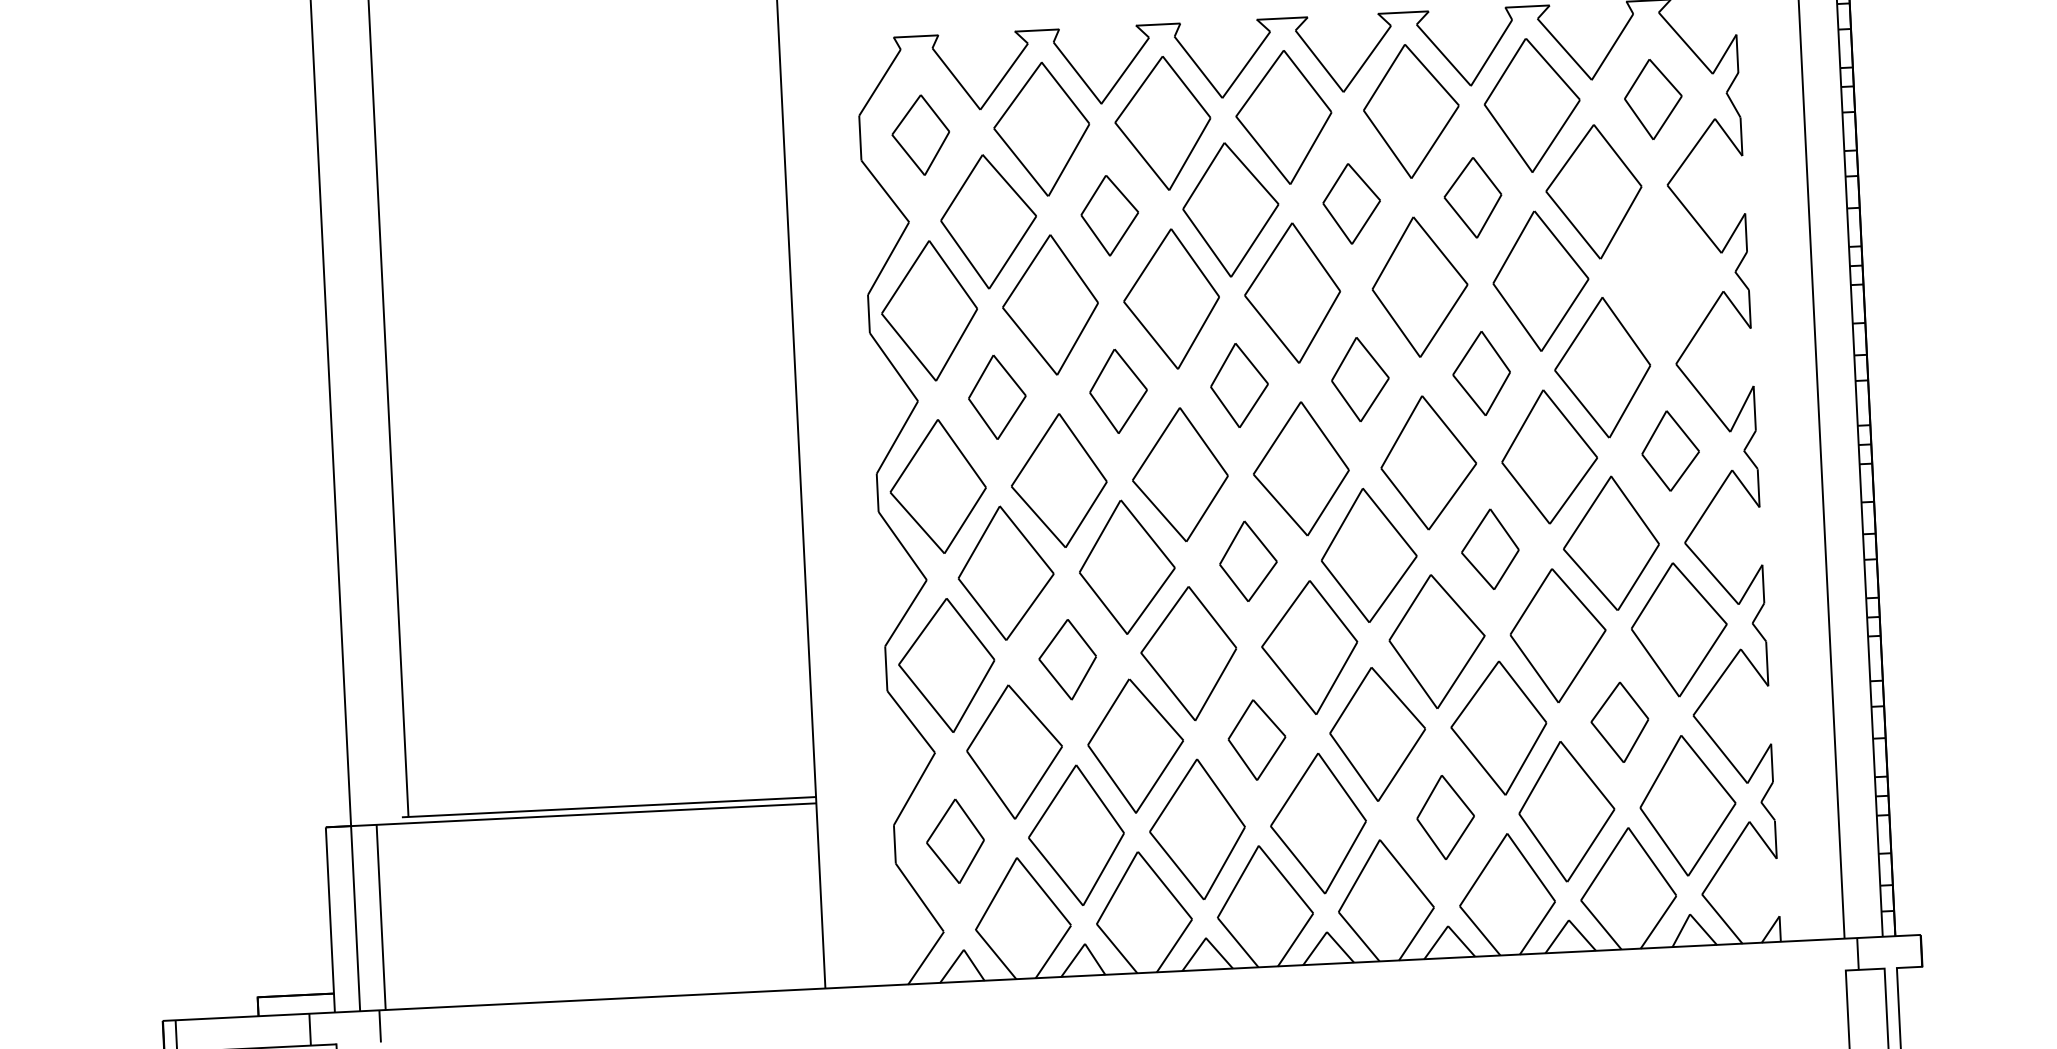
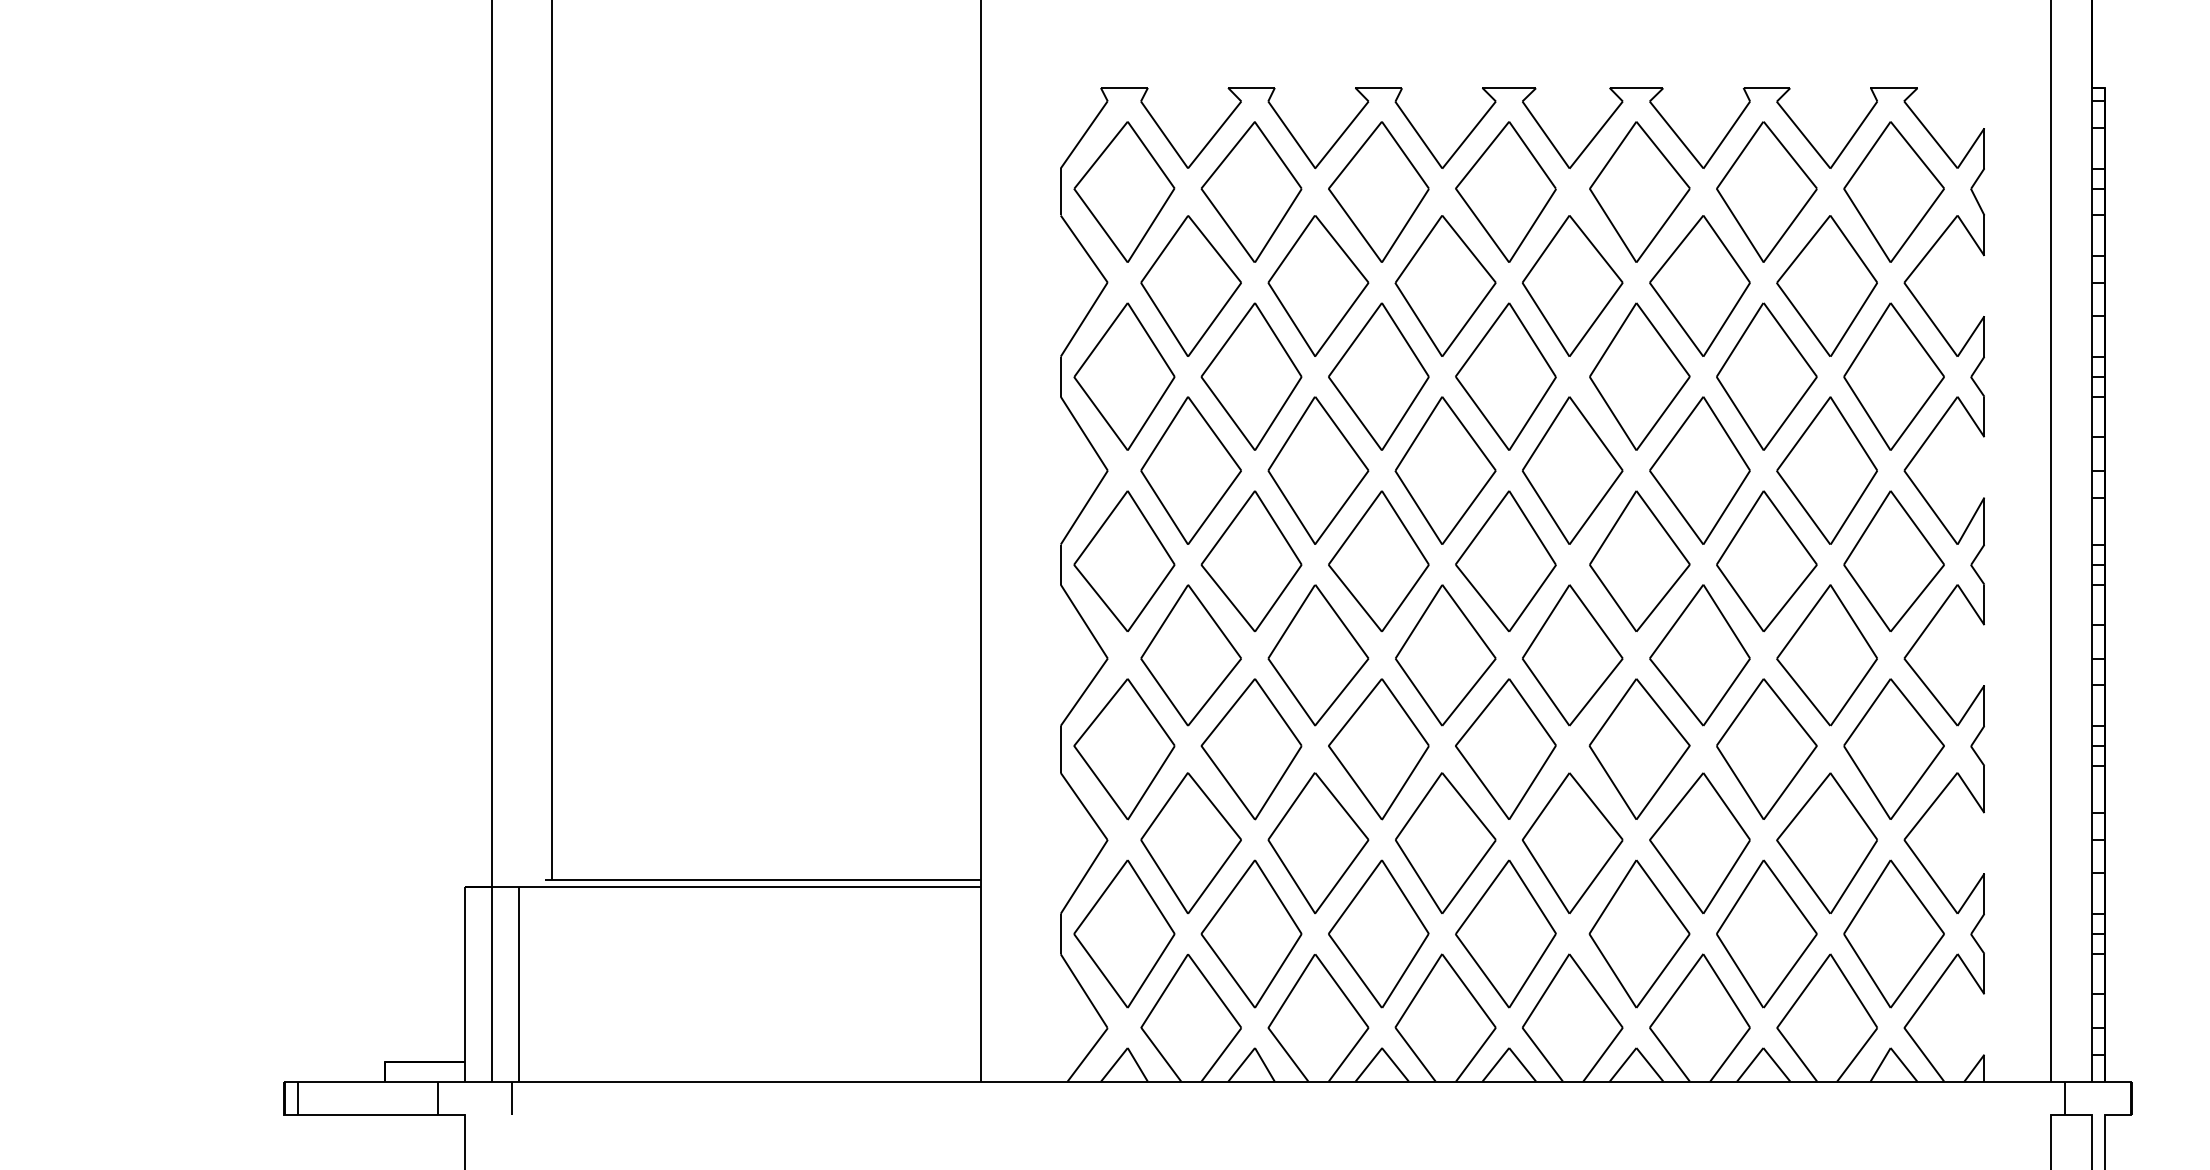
part: (1652, 98) -> (1893, 191), size x1.67
part: (920, 134) -> (1124, 191), size x1.67
part: (1472, 197) -> (1699, 285), size x1.67
part: (1351, 203) -> (1572, 285), size x1.67
part: (1109, 215) -> (1318, 285), size x1.67
part: (1661, 275) -> (1893, 376), added
part: (1481, 373) -> (1699, 470), size x1.67
part: (1360, 379) -> (1572, 470), size x1.67
part: (1239, 385) -> (1445, 470), size x1.67
part: (1118, 391) -> (1318, 470), size x1.67
part: (996, 397) -> (1190, 470), size x1.67
part: (1670, 451) -> (1893, 561), size x1.67
part: (1489, 549) -> (1699, 655), size x1.67
part: (1248, 561) -> (1445, 655), size x1.67
part: (1067, 659) -> (1251, 749), size x1.67
part: (1619, 722) -> (1826, 843), size x1.67
part: (1256, 739) -> (1445, 842), size x1.67
part: (1445, 816) -> (1639, 933), size x1.67
part: (955, 840) -> (1124, 933), size x1.67

